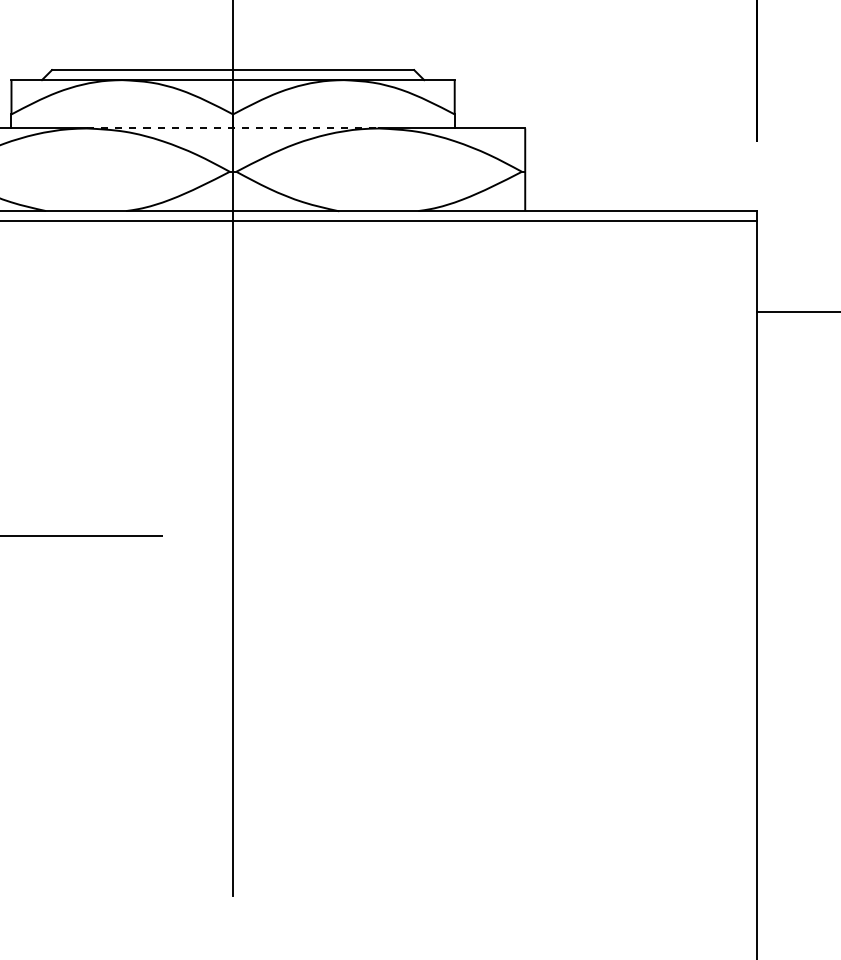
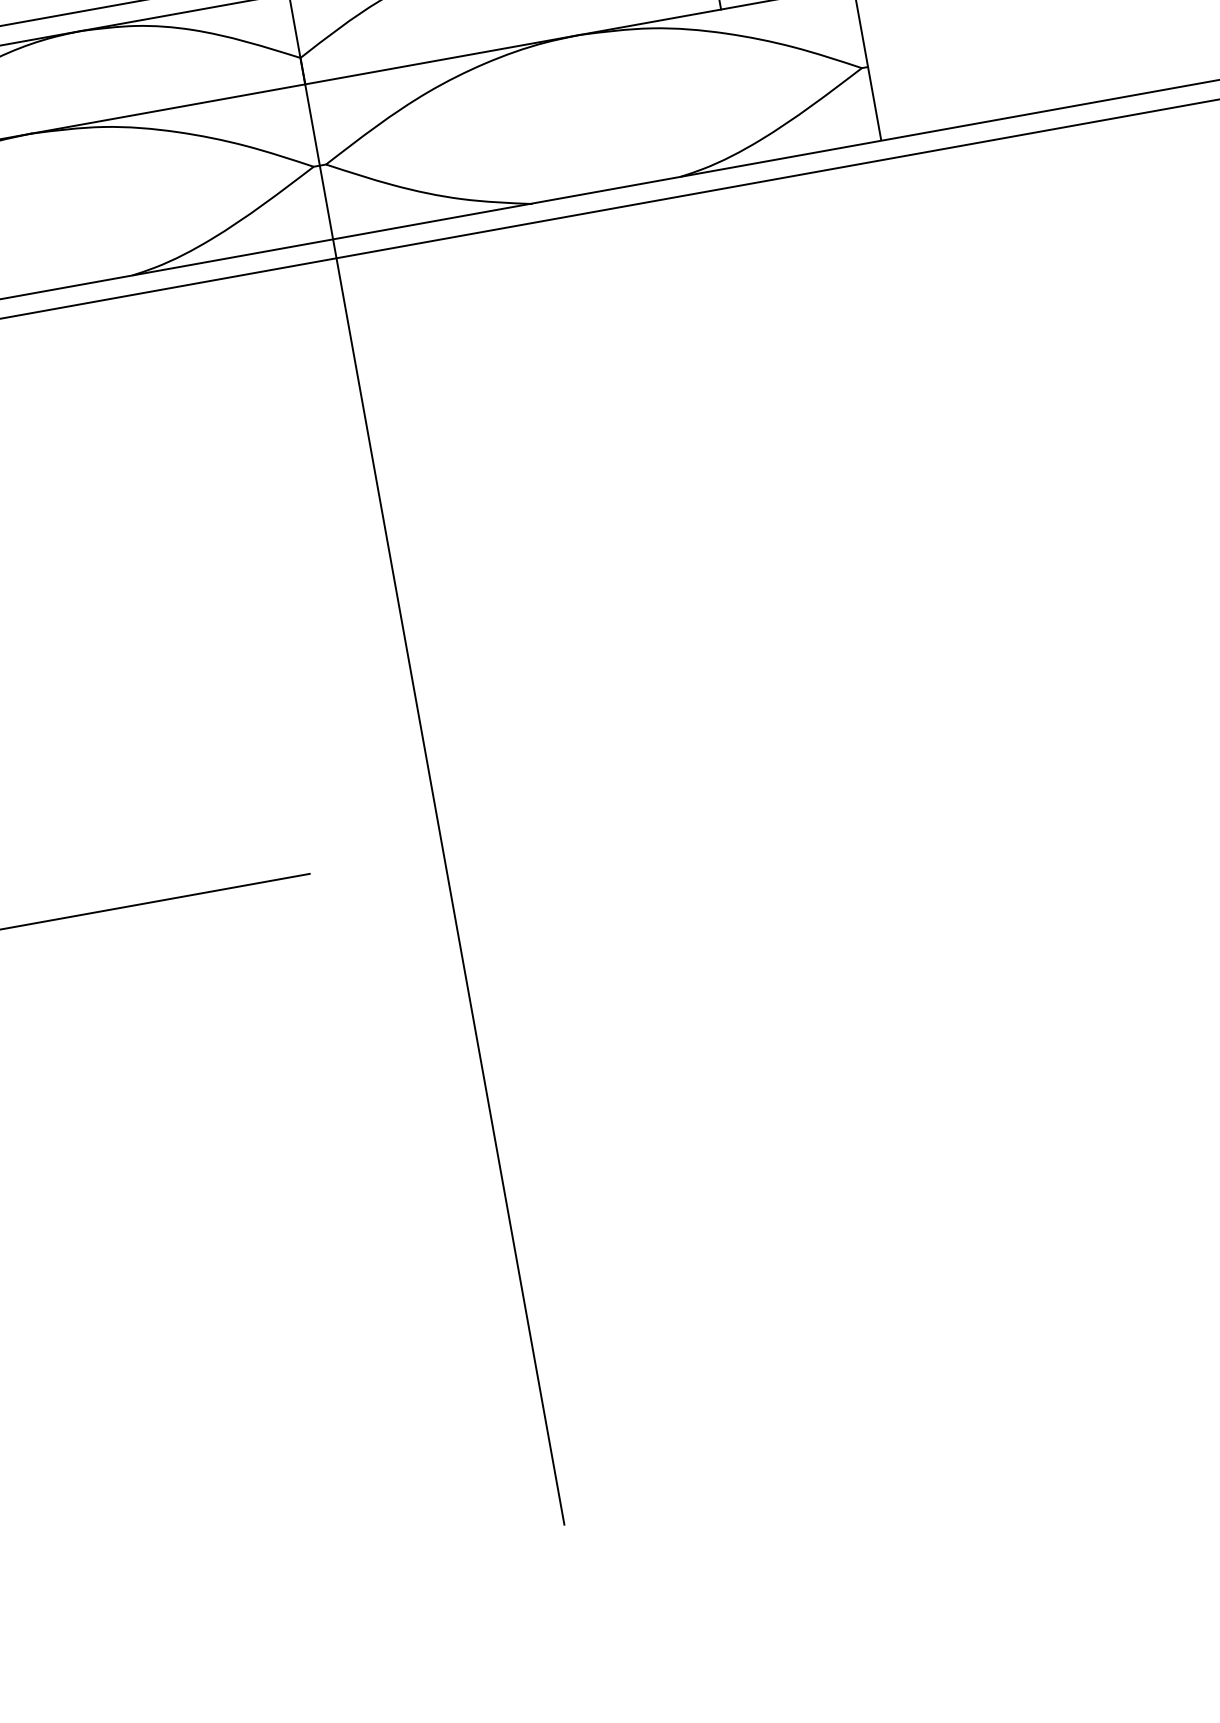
line: (233, 128) -> (306, 84), dashed -> solid

